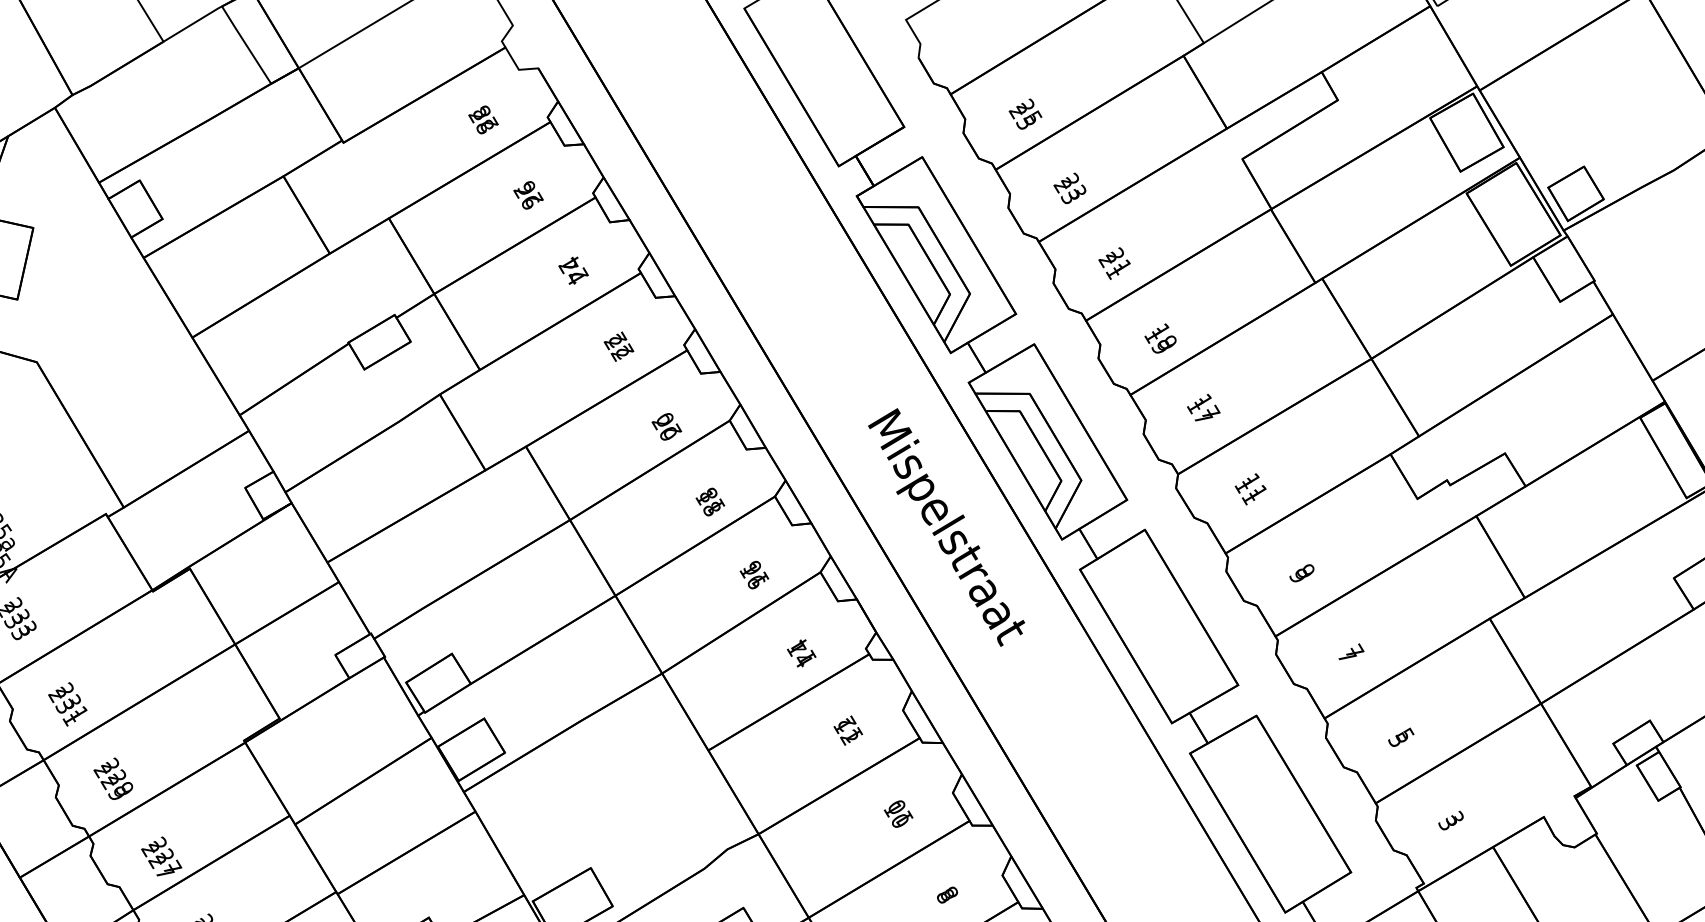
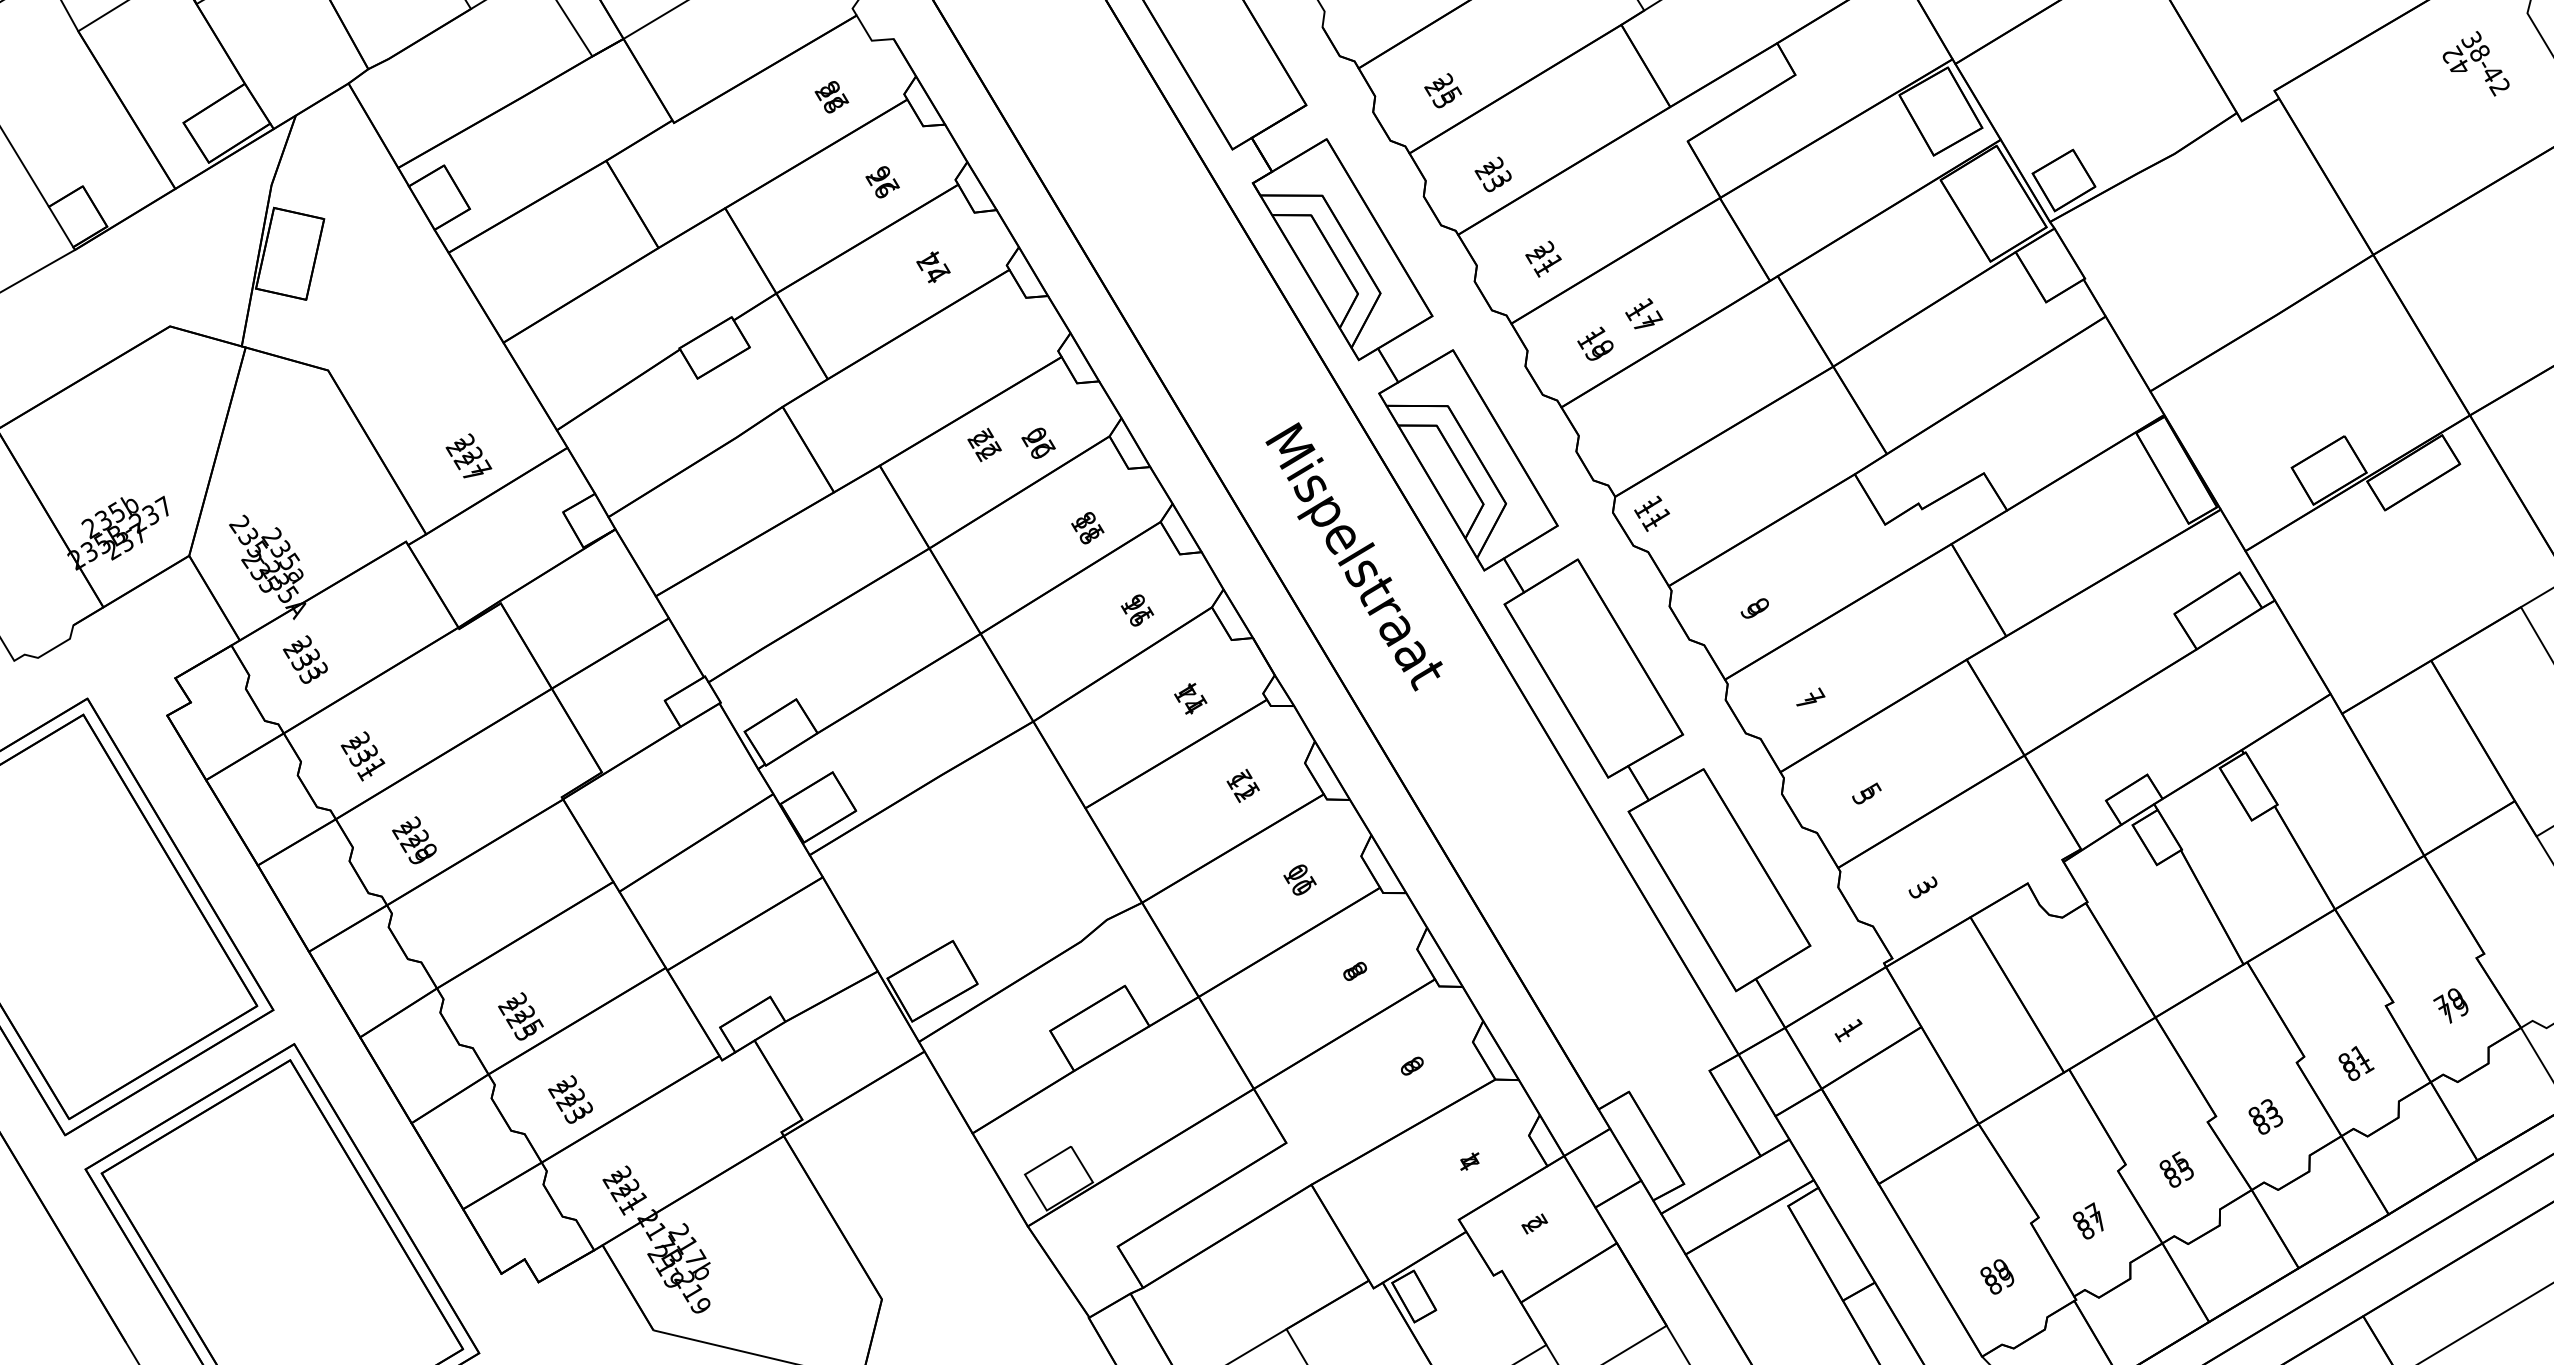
text: (618, 346) -> (984, 444), moved
text: (1204, 407) -> (1644, 313), moved
text: (1251, 489) -> (1652, 513), moved
text: (161, 856) -> (468, 455), moved

